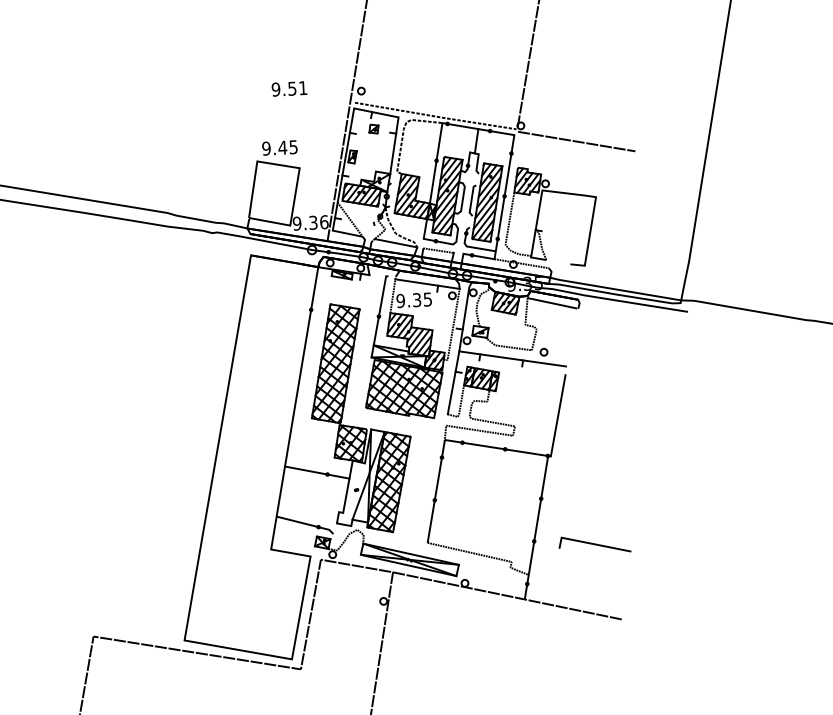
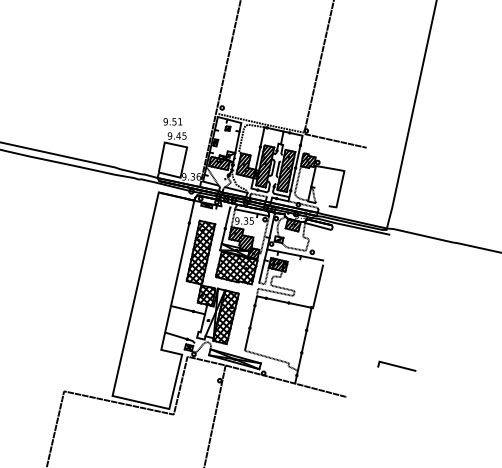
text: (288, 88) -> (172, 121), moved
line: (593, 543) -> (396, 365), moved

